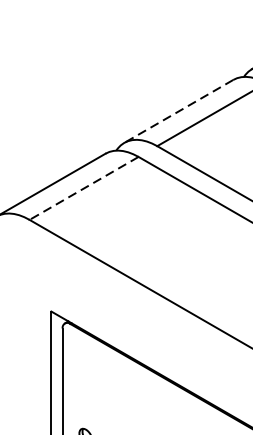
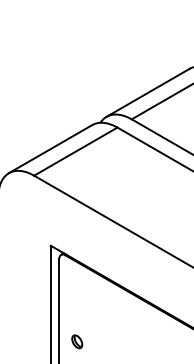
line: (177, 112) -> (147, 93), dashed -> solid
line: (83, 188) -> (75, 151), dashed -> solid

